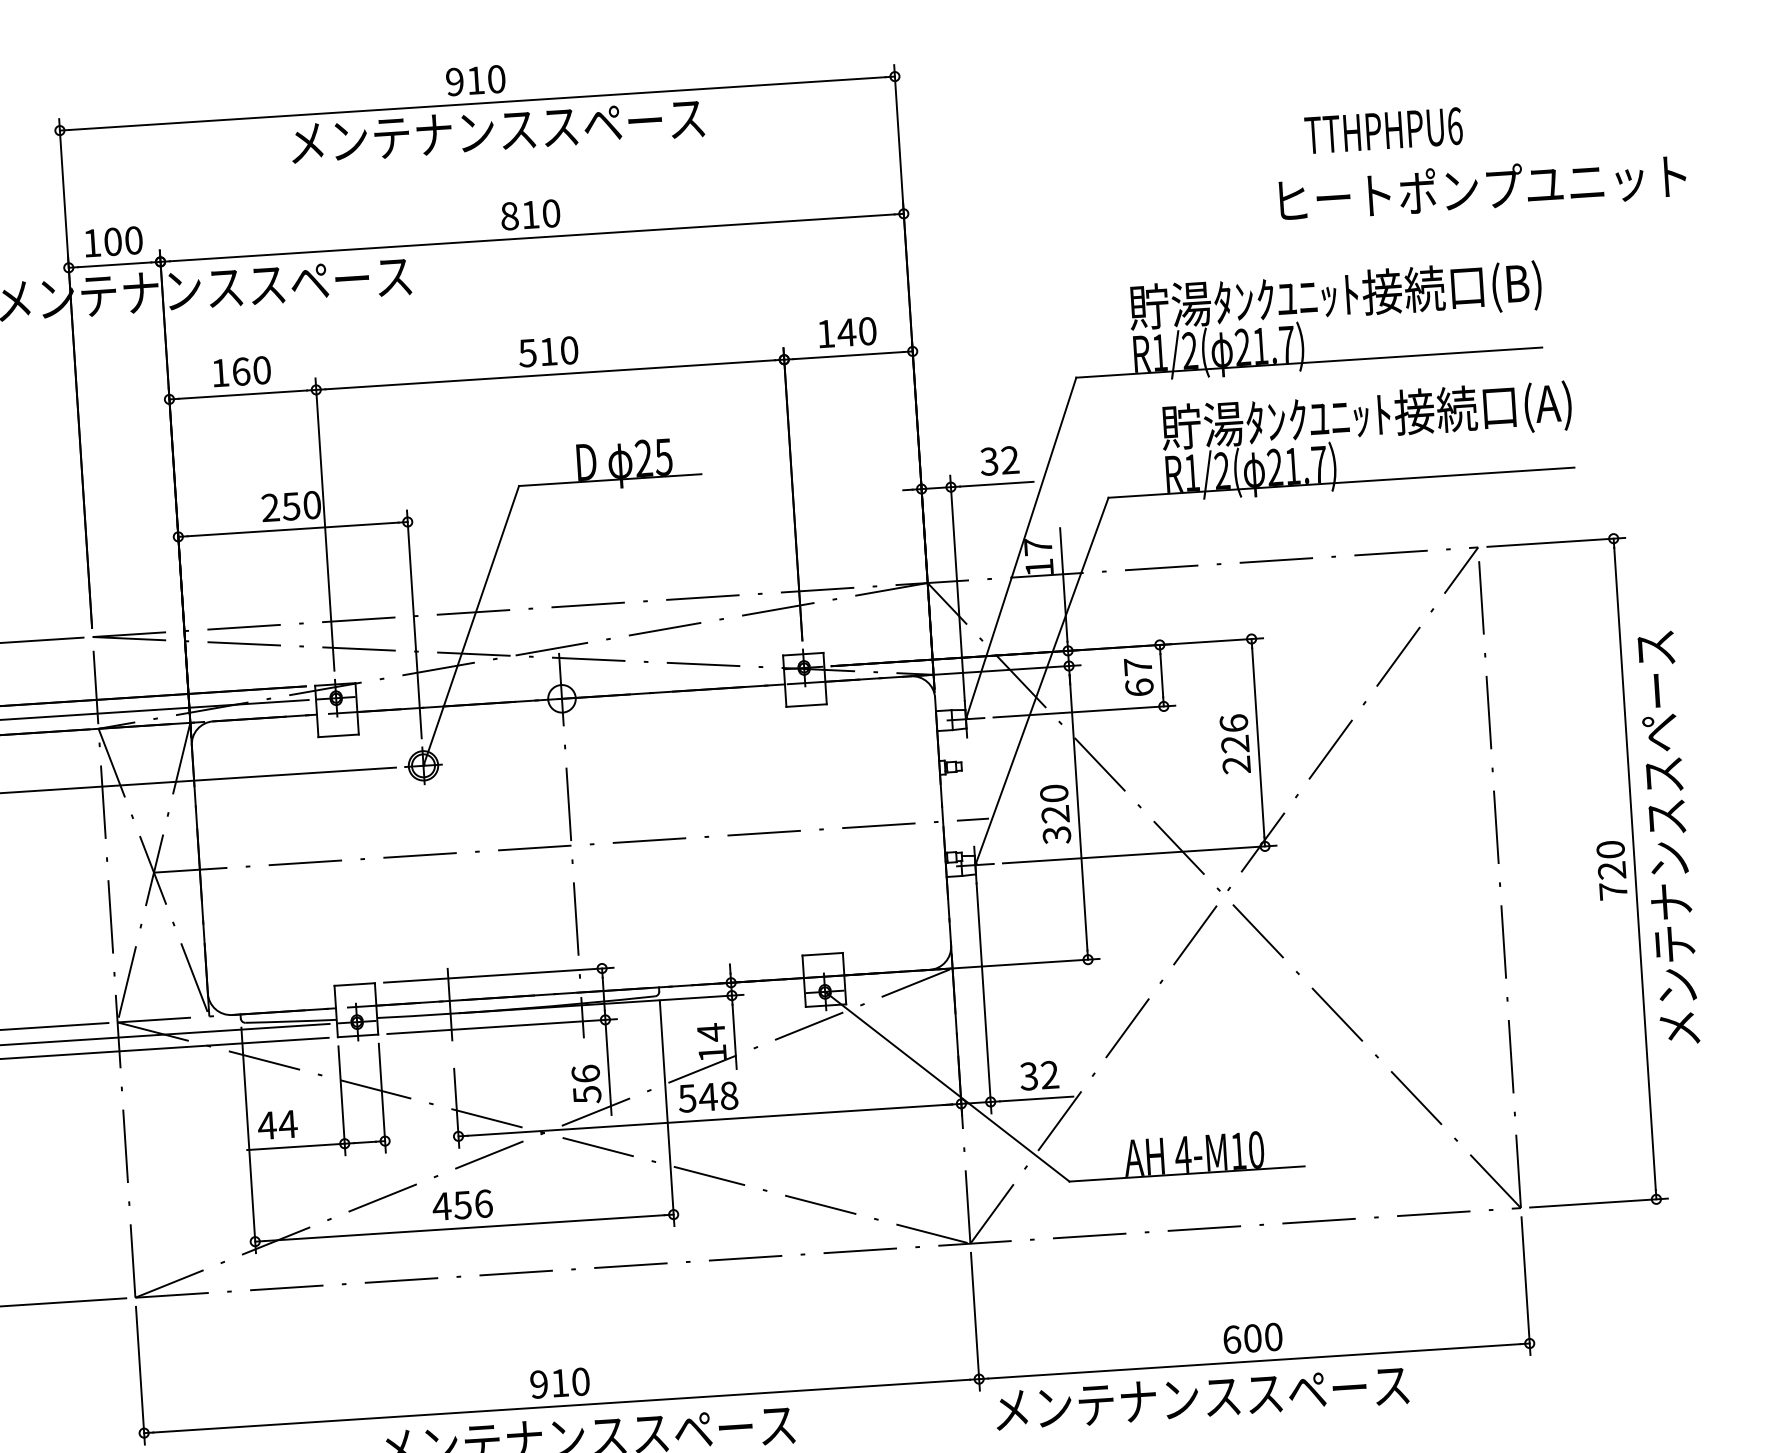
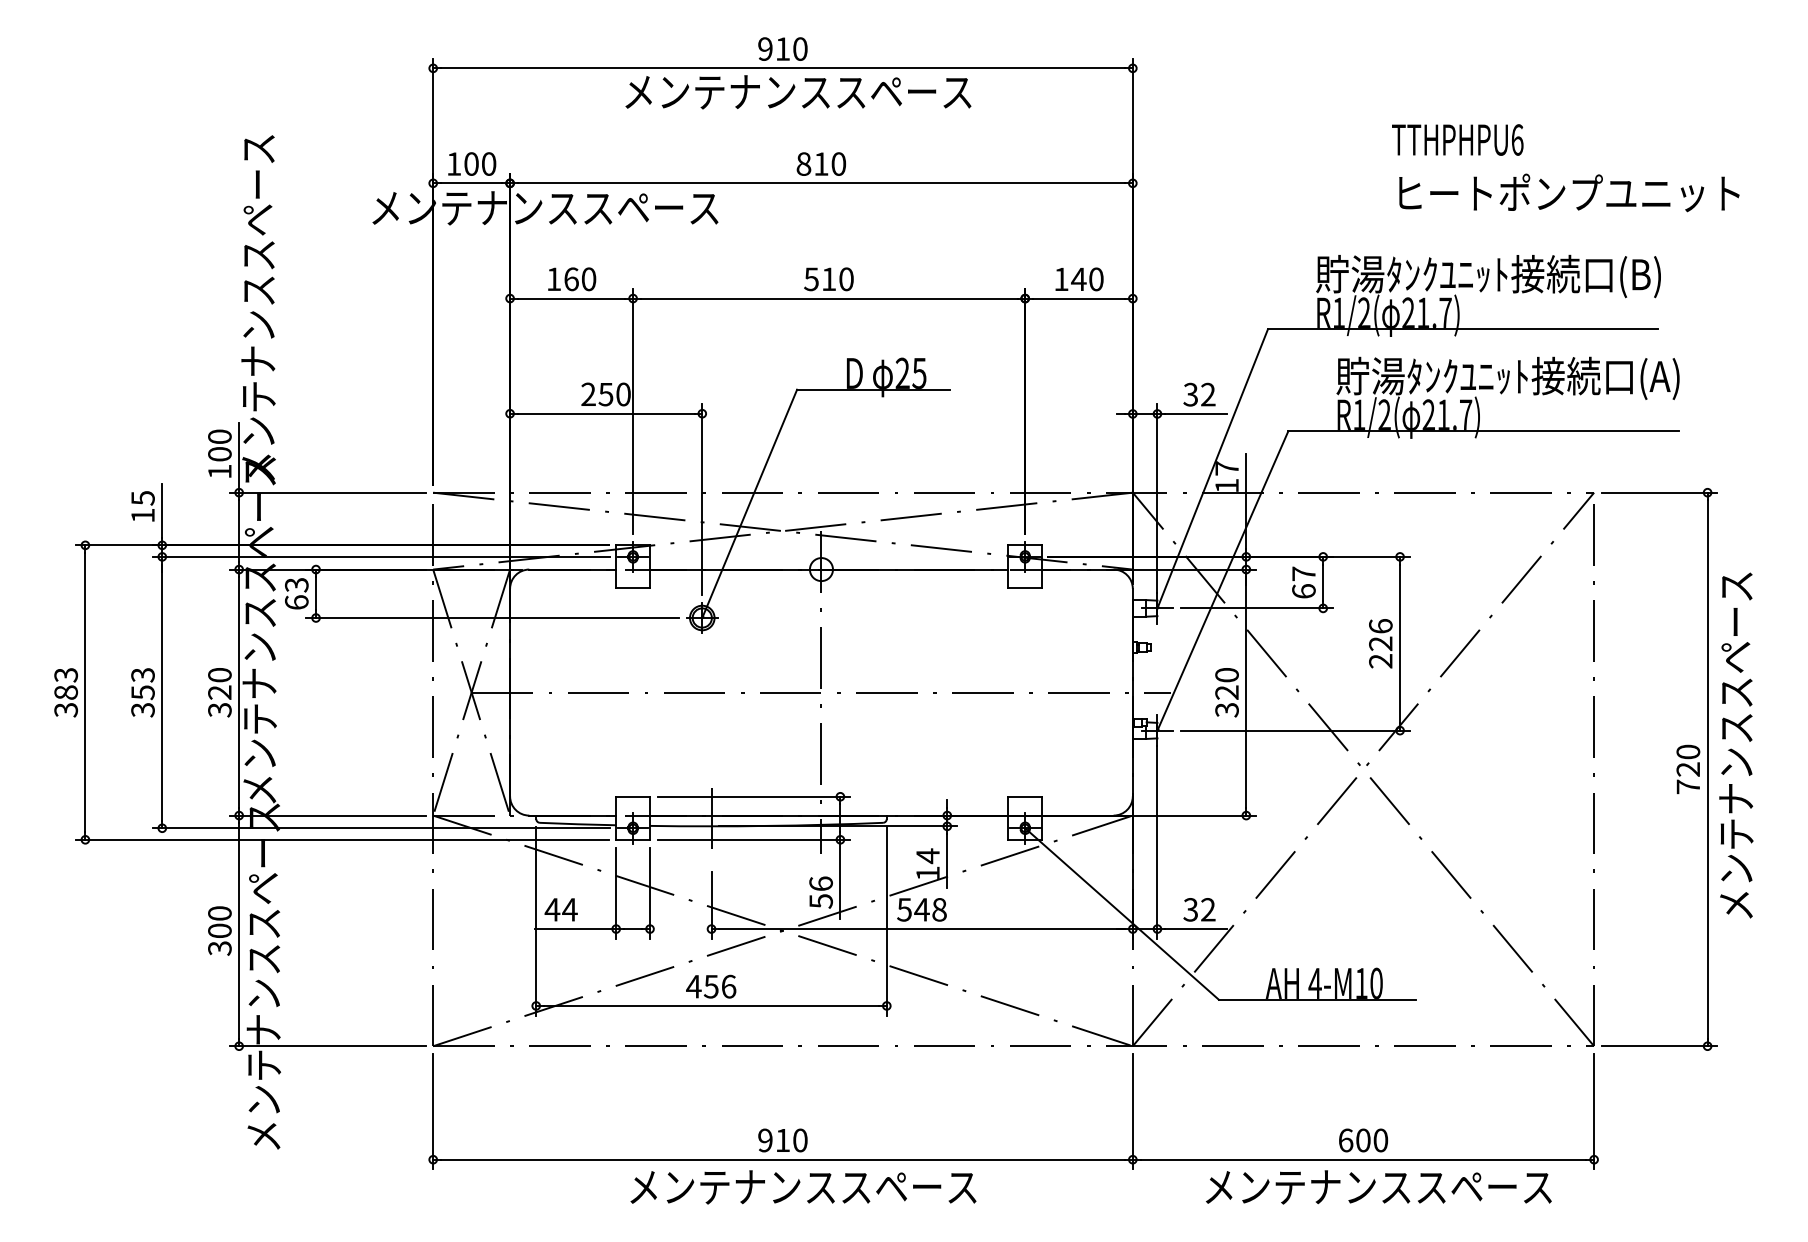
text: (1383, 130) -> (1457, 139), moved
text: (1482, 187) -> (1569, 192), moved
text: (1201, 1398) -> (1378, 1187), moved

